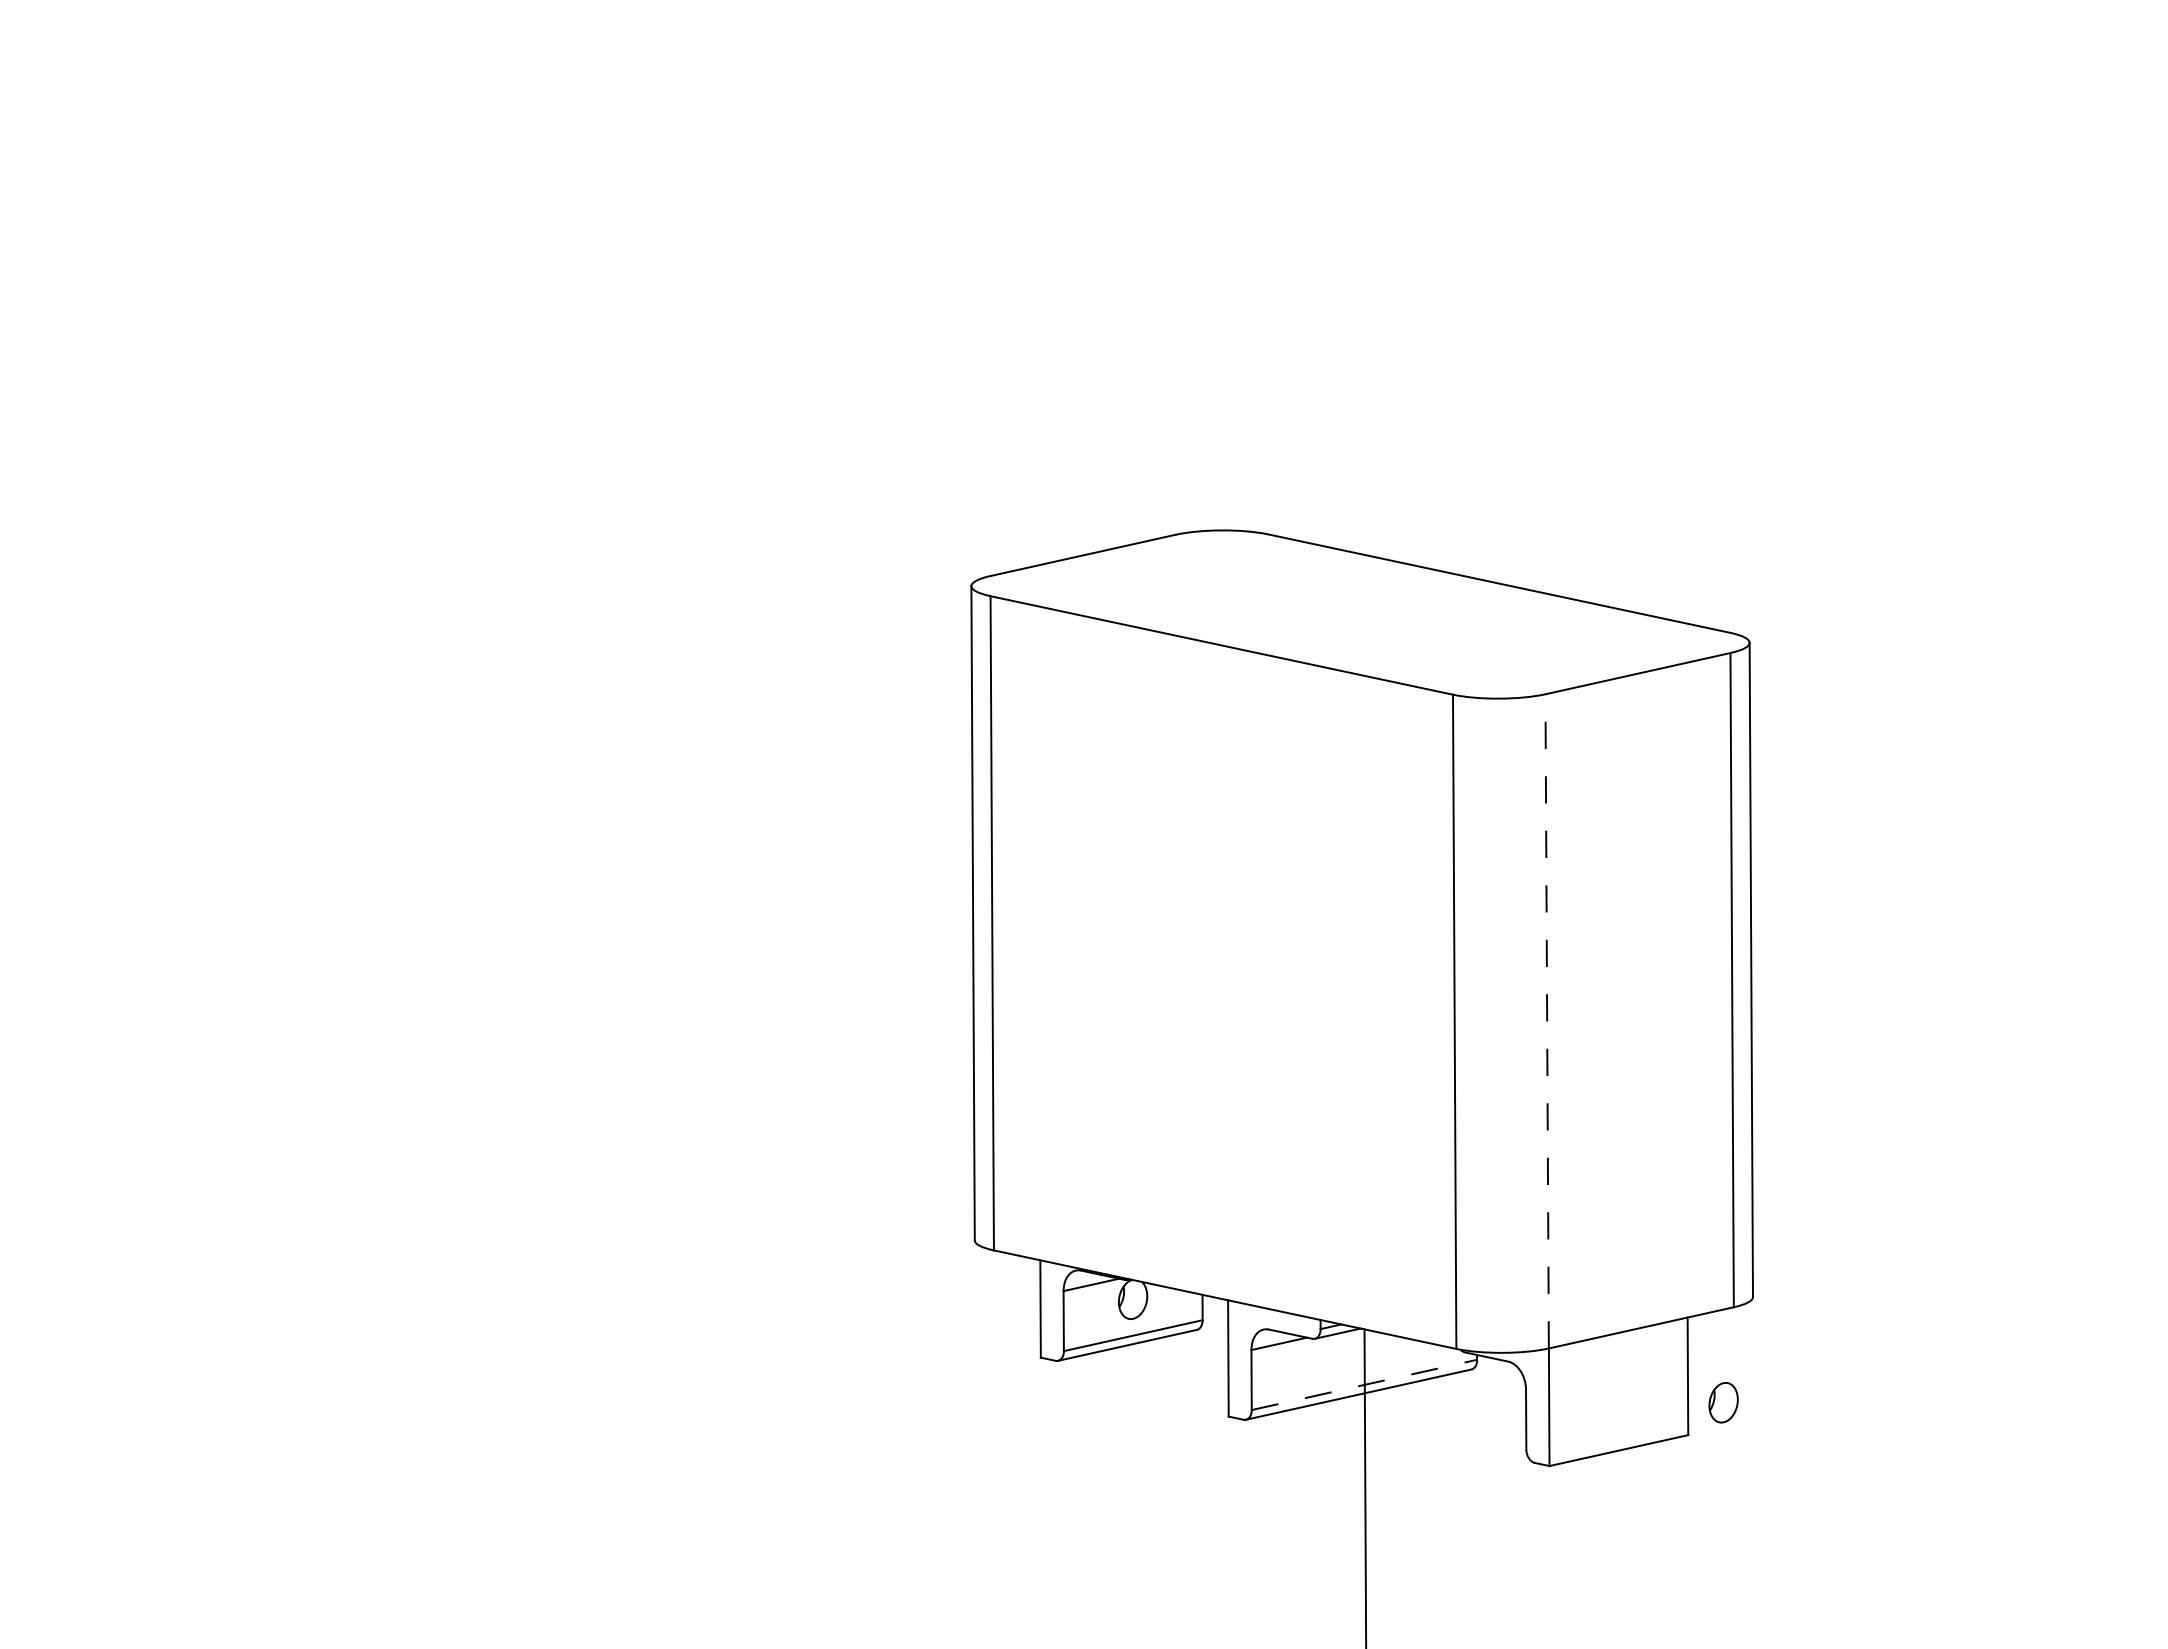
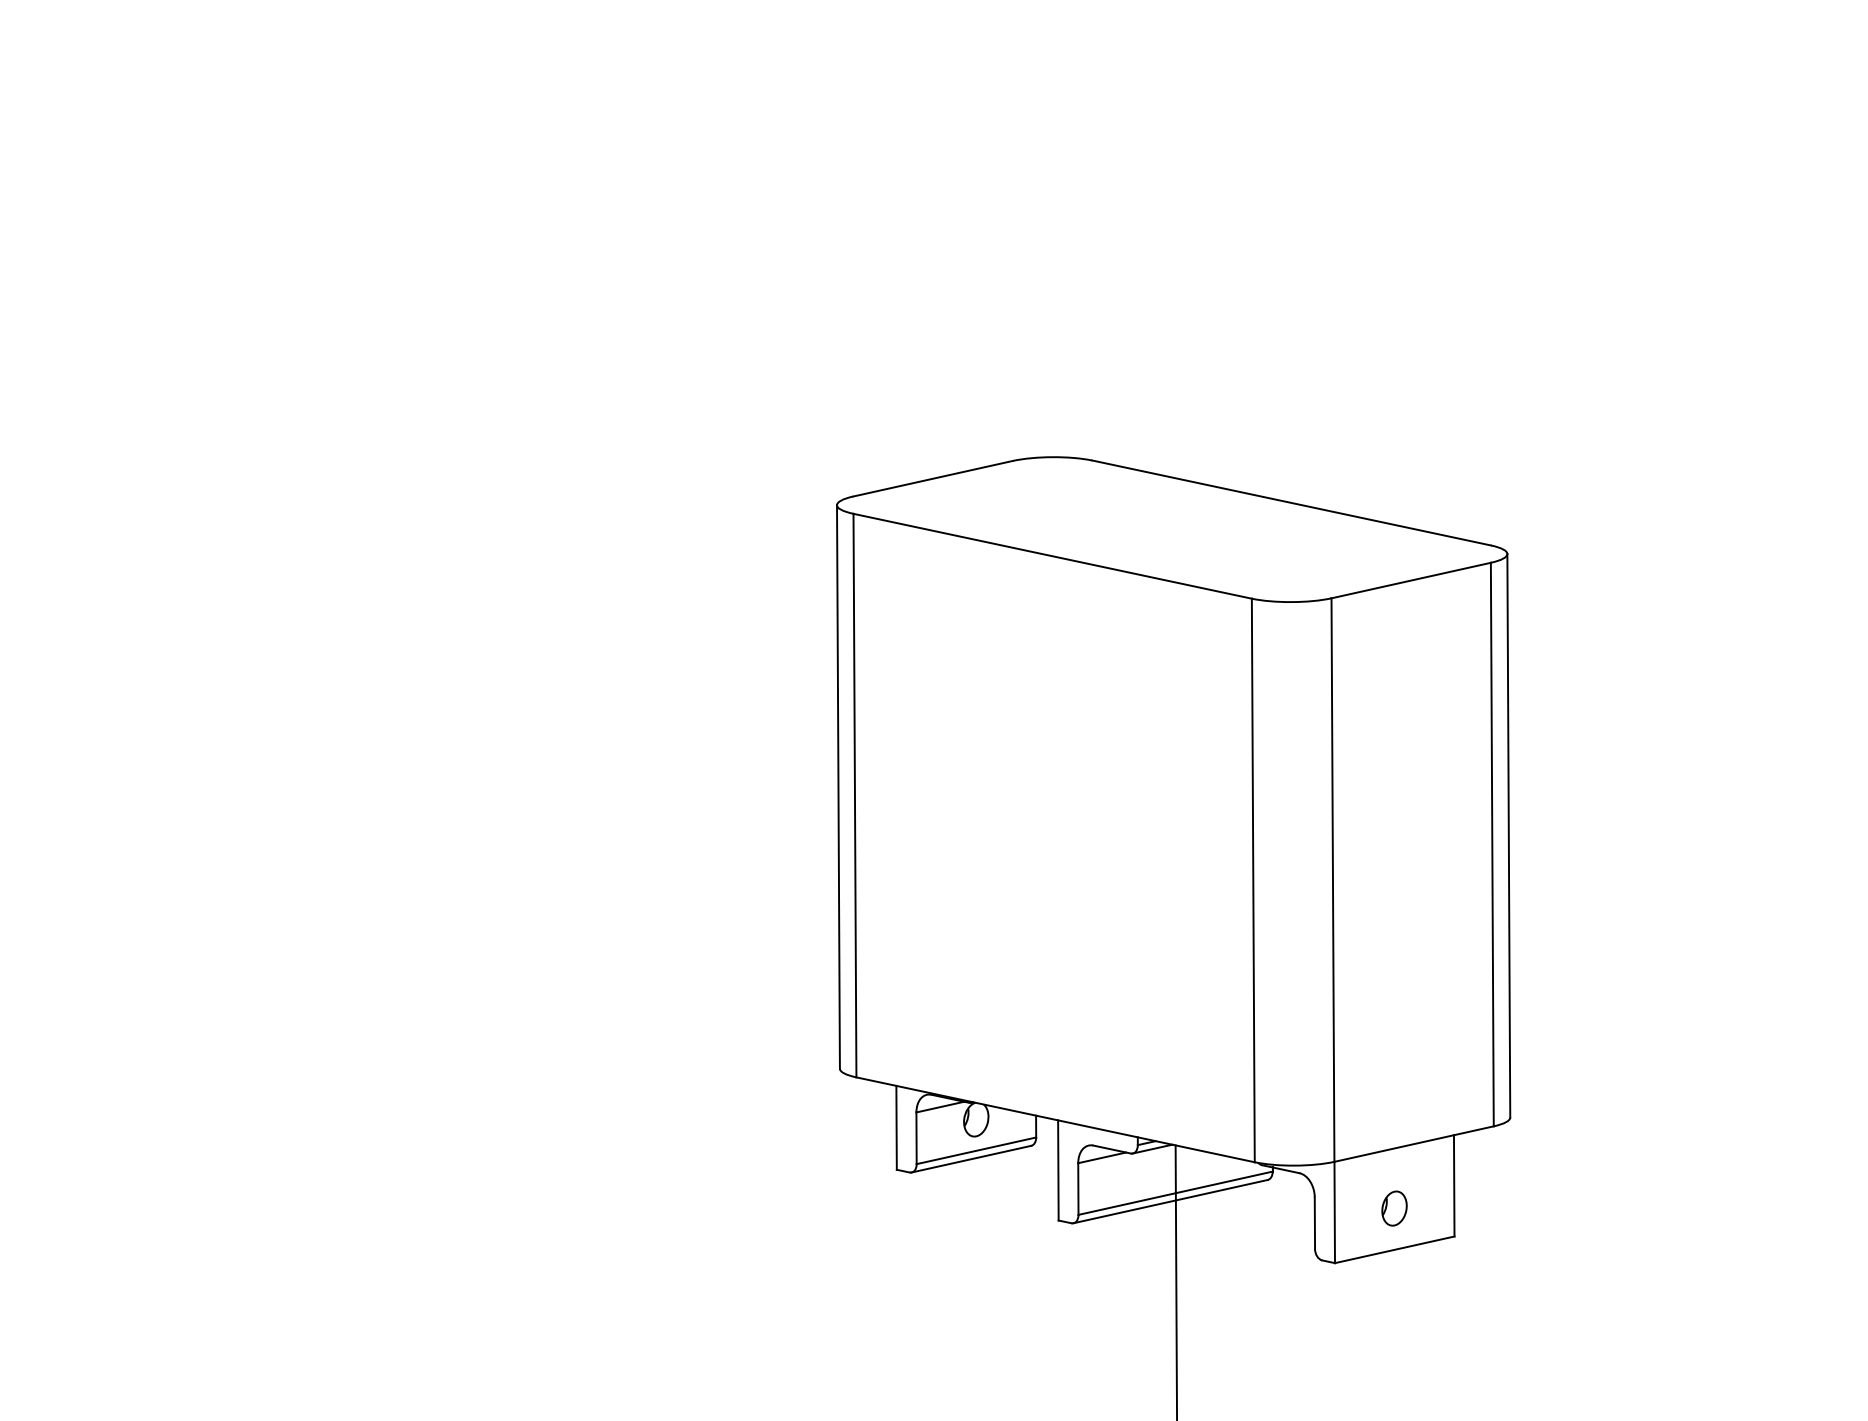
line: (1547, 1020) -> (1333, 879), dashed -> solid
line: (1364, 1384) -> (1175, 1192), dashed -> solid
part: (1723, 1402) -> (1394, 1208), moved

